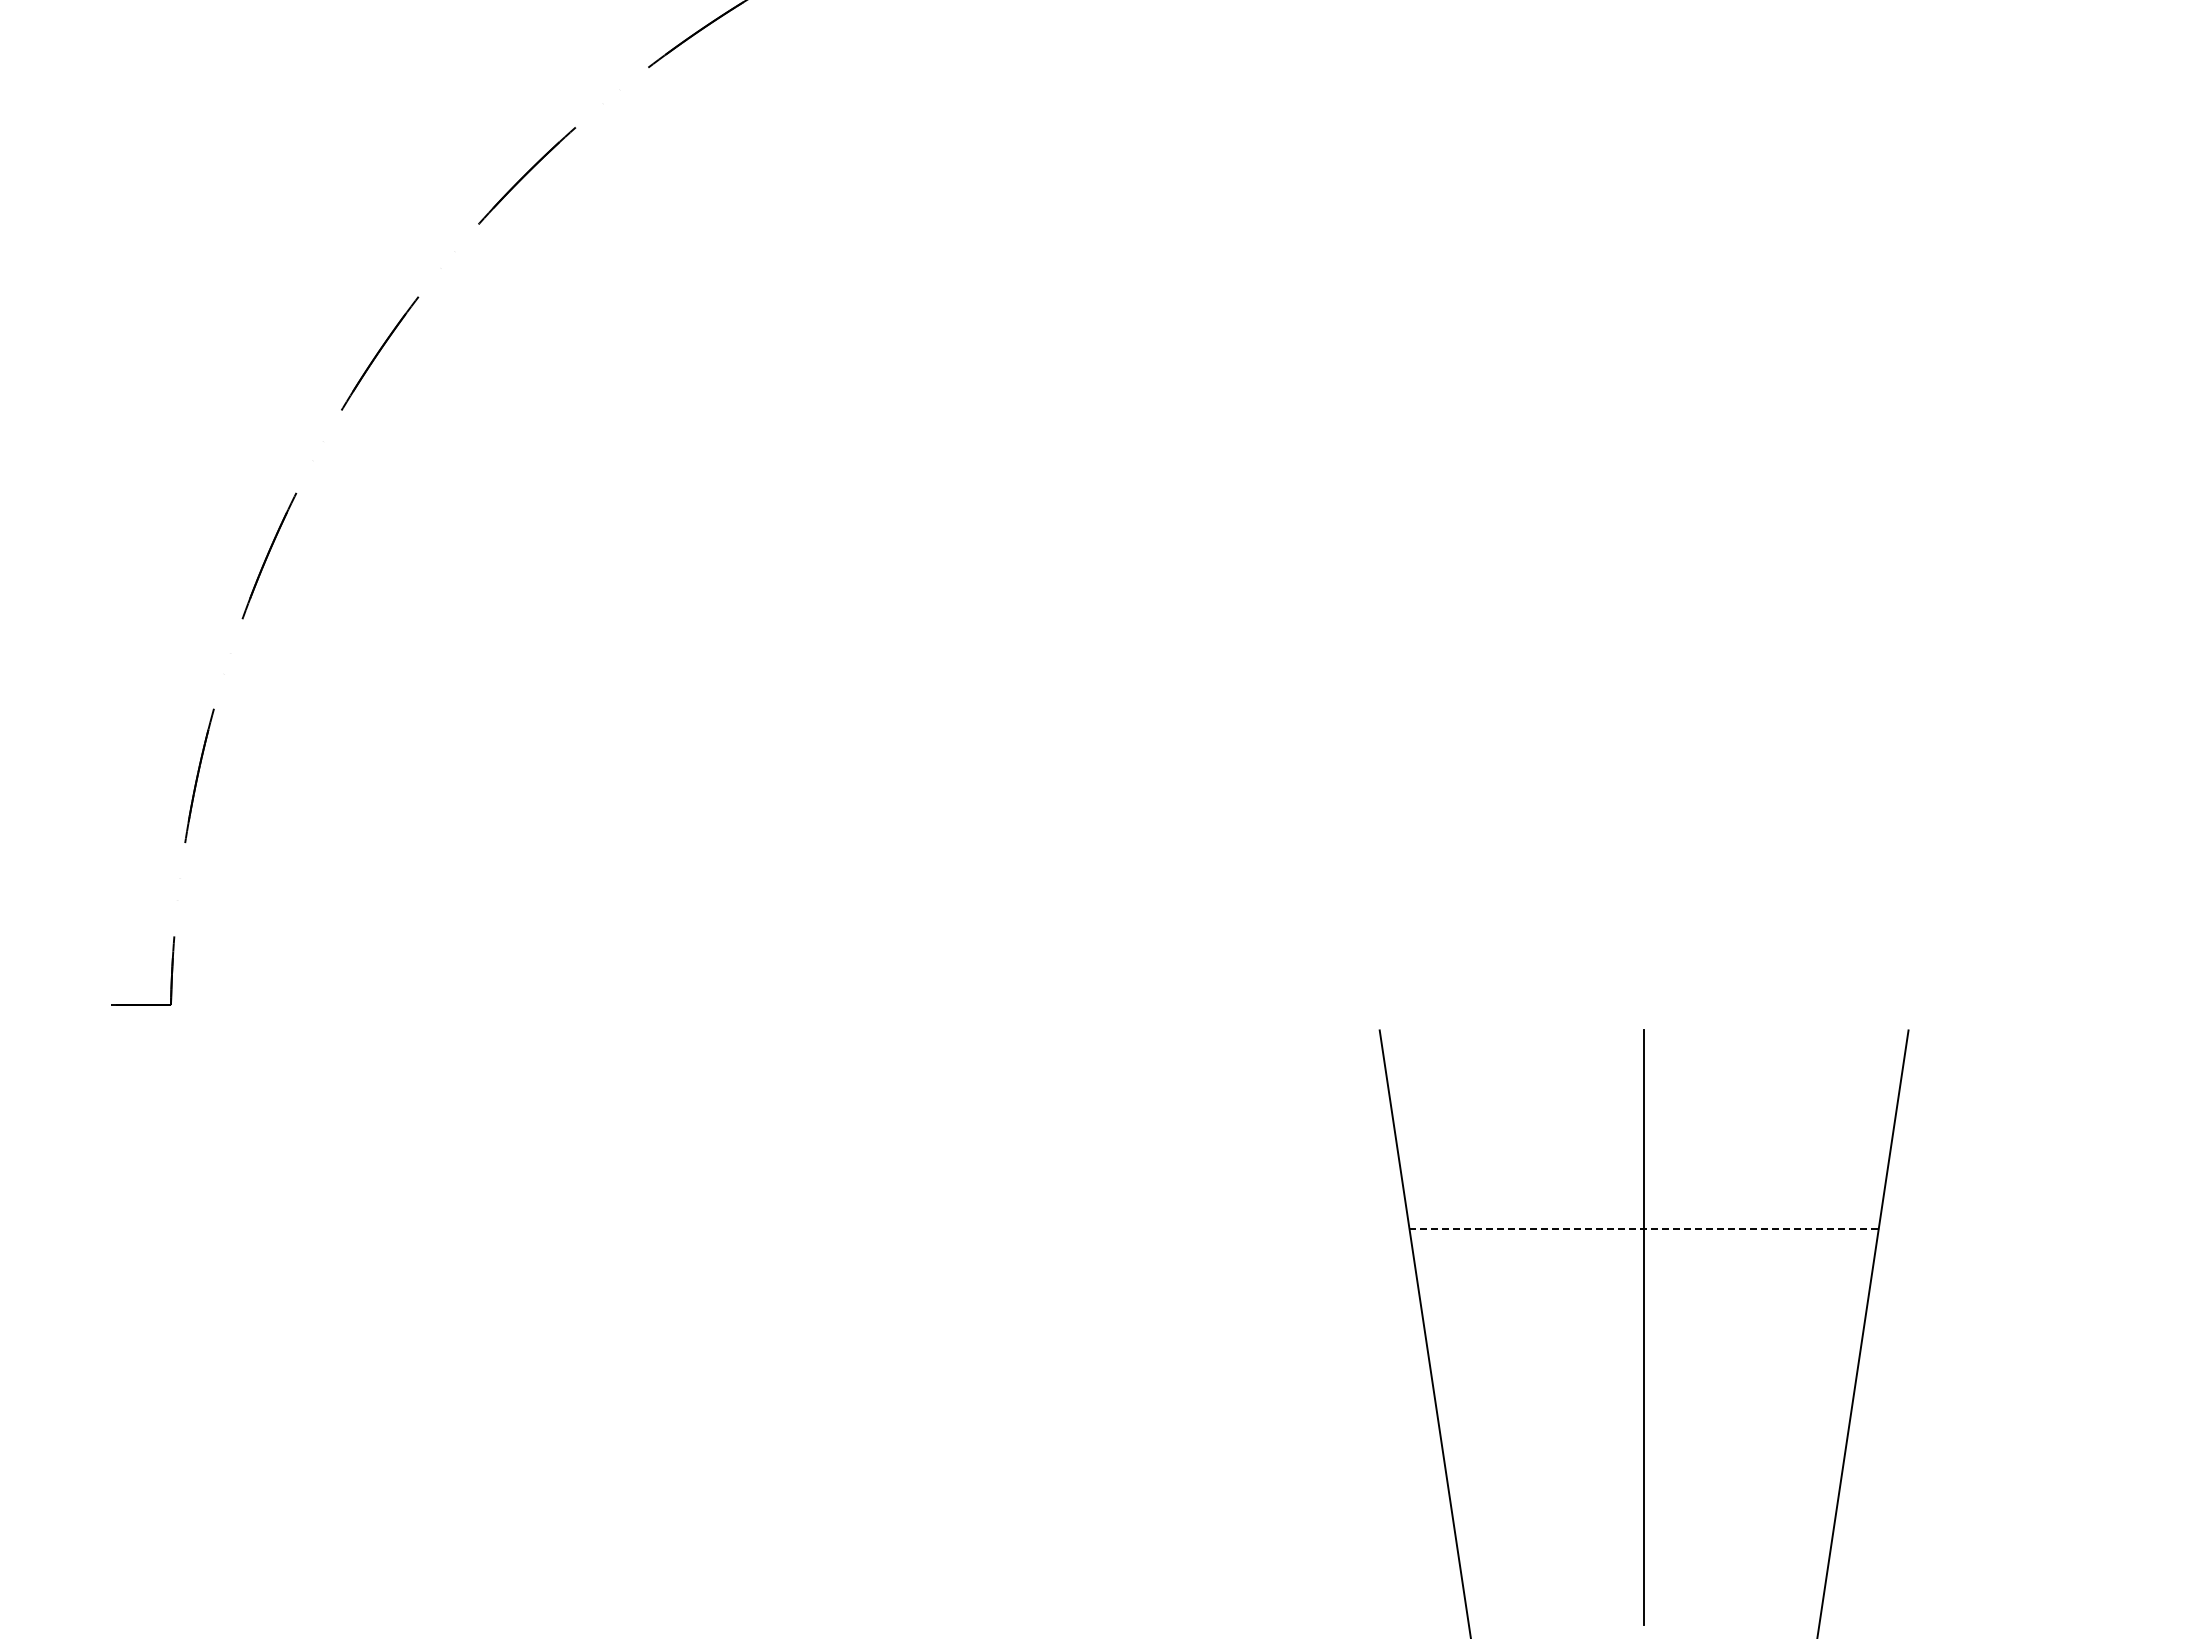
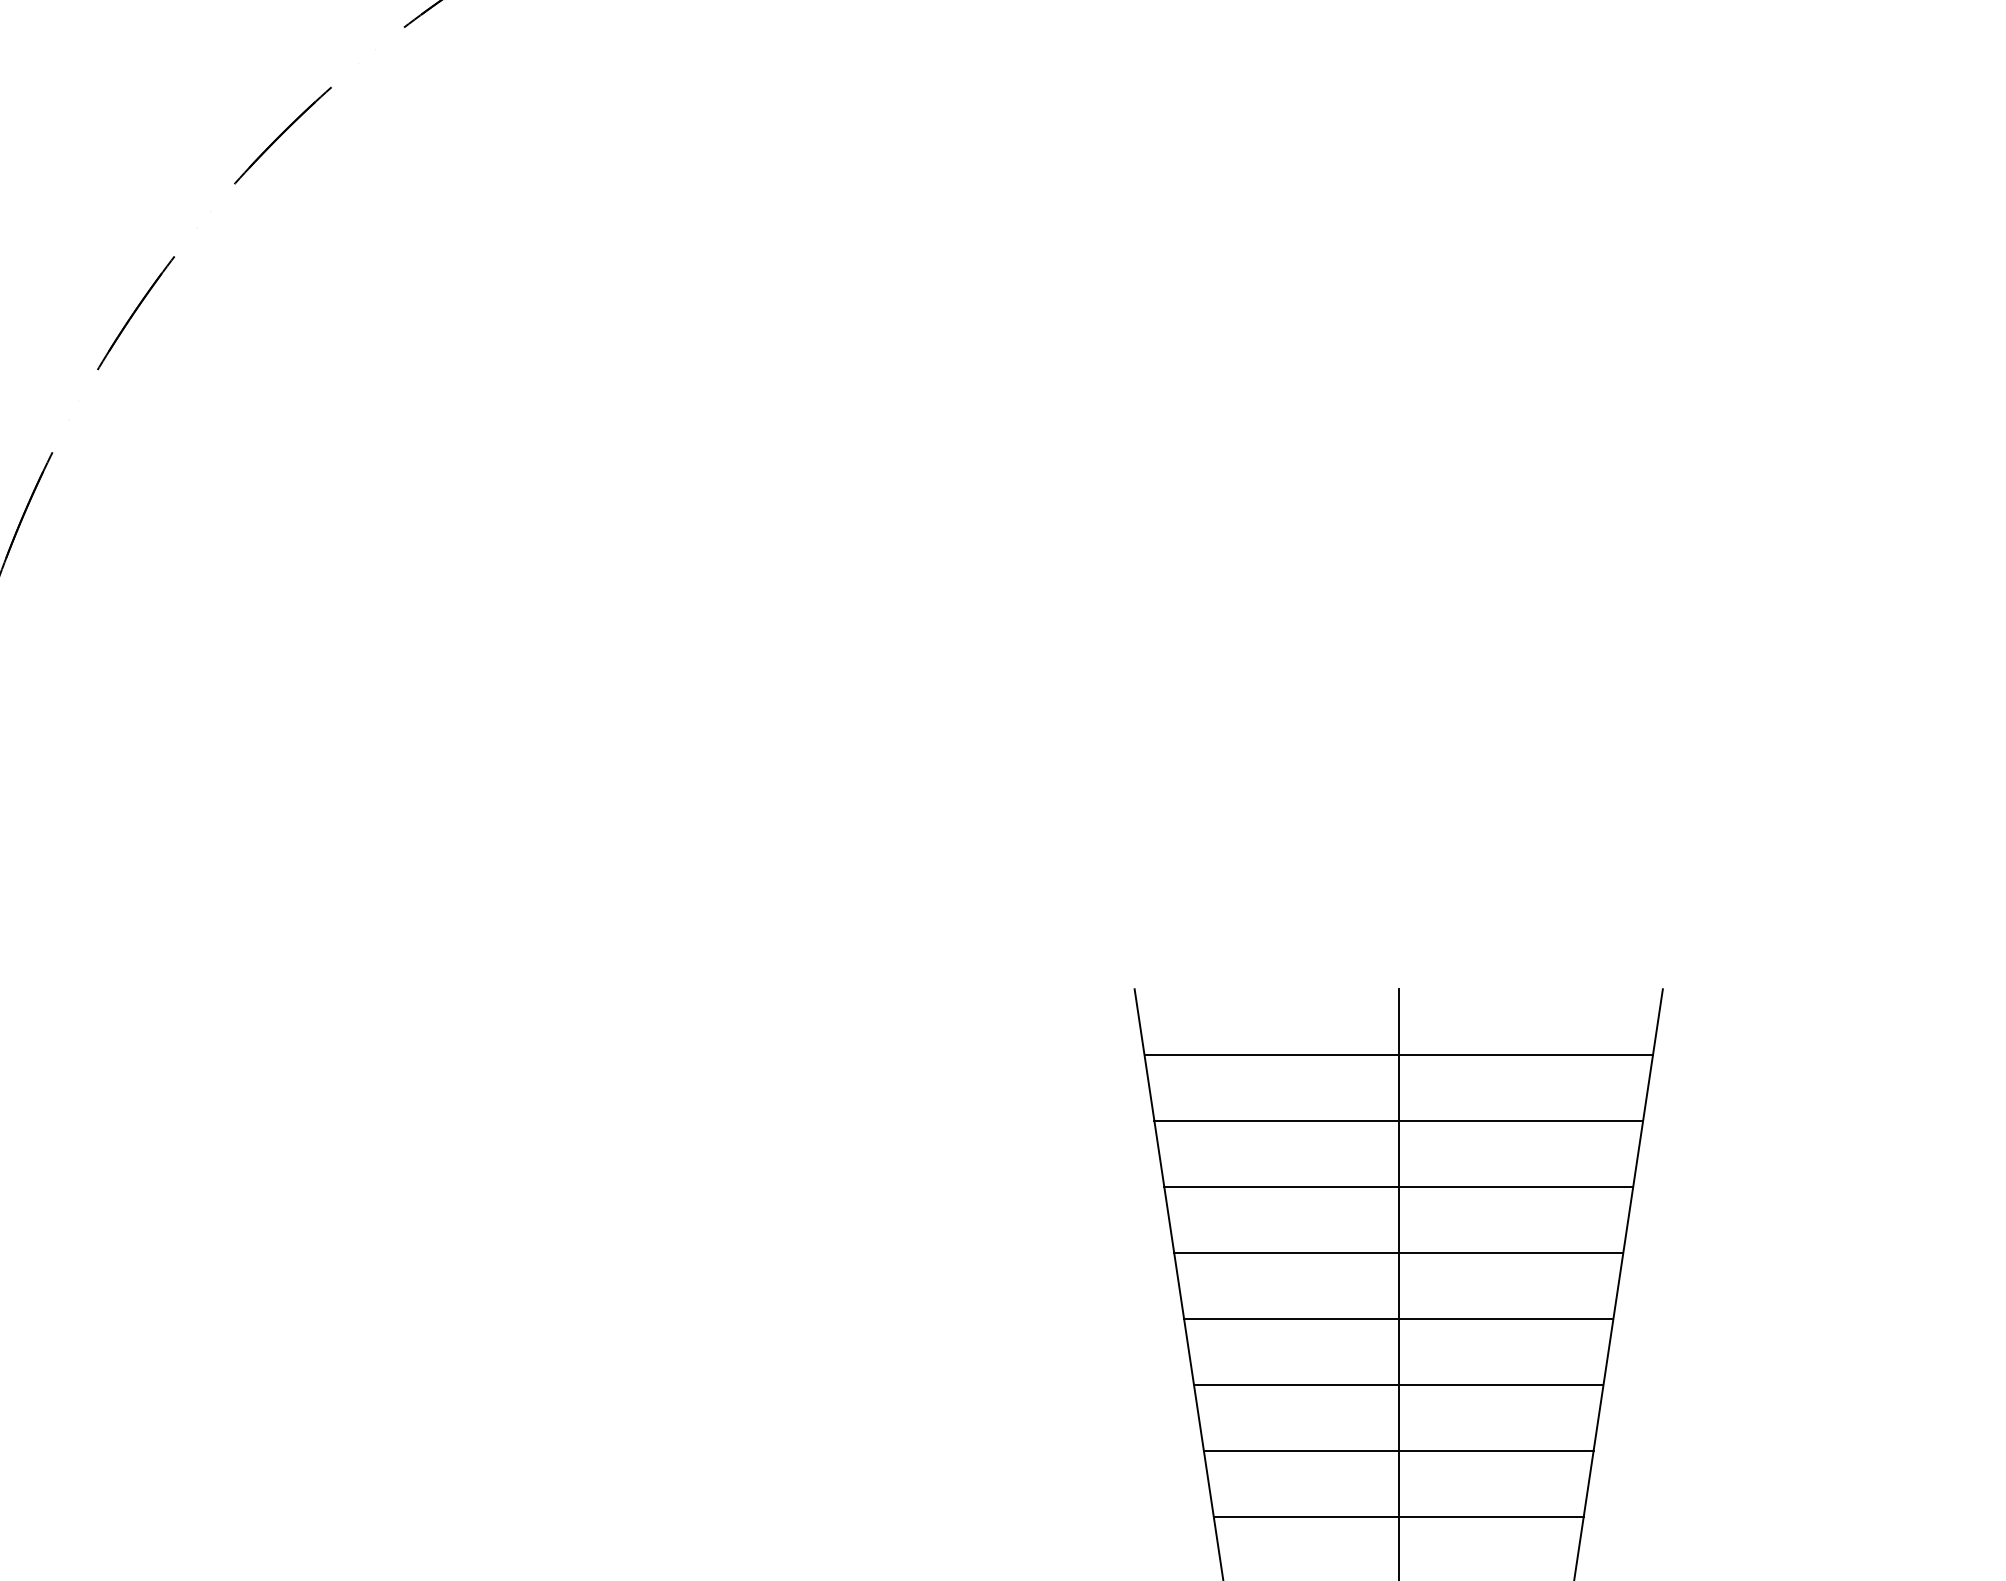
line: (1643, 1096) -> (1398, 1055), added
line: (1643, 1162) -> (1398, 1121), added
line: (1644, 1228) -> (1399, 1187), dashed -> solid
line: (1643, 1294) -> (1398, 1253), added
line: (1643, 1360) -> (1398, 1318), added
line: (1644, 1427) -> (1399, 1385), added
line: (1644, 1493) -> (1399, 1451), added
line: (1644, 1559) -> (1399, 1517), added

